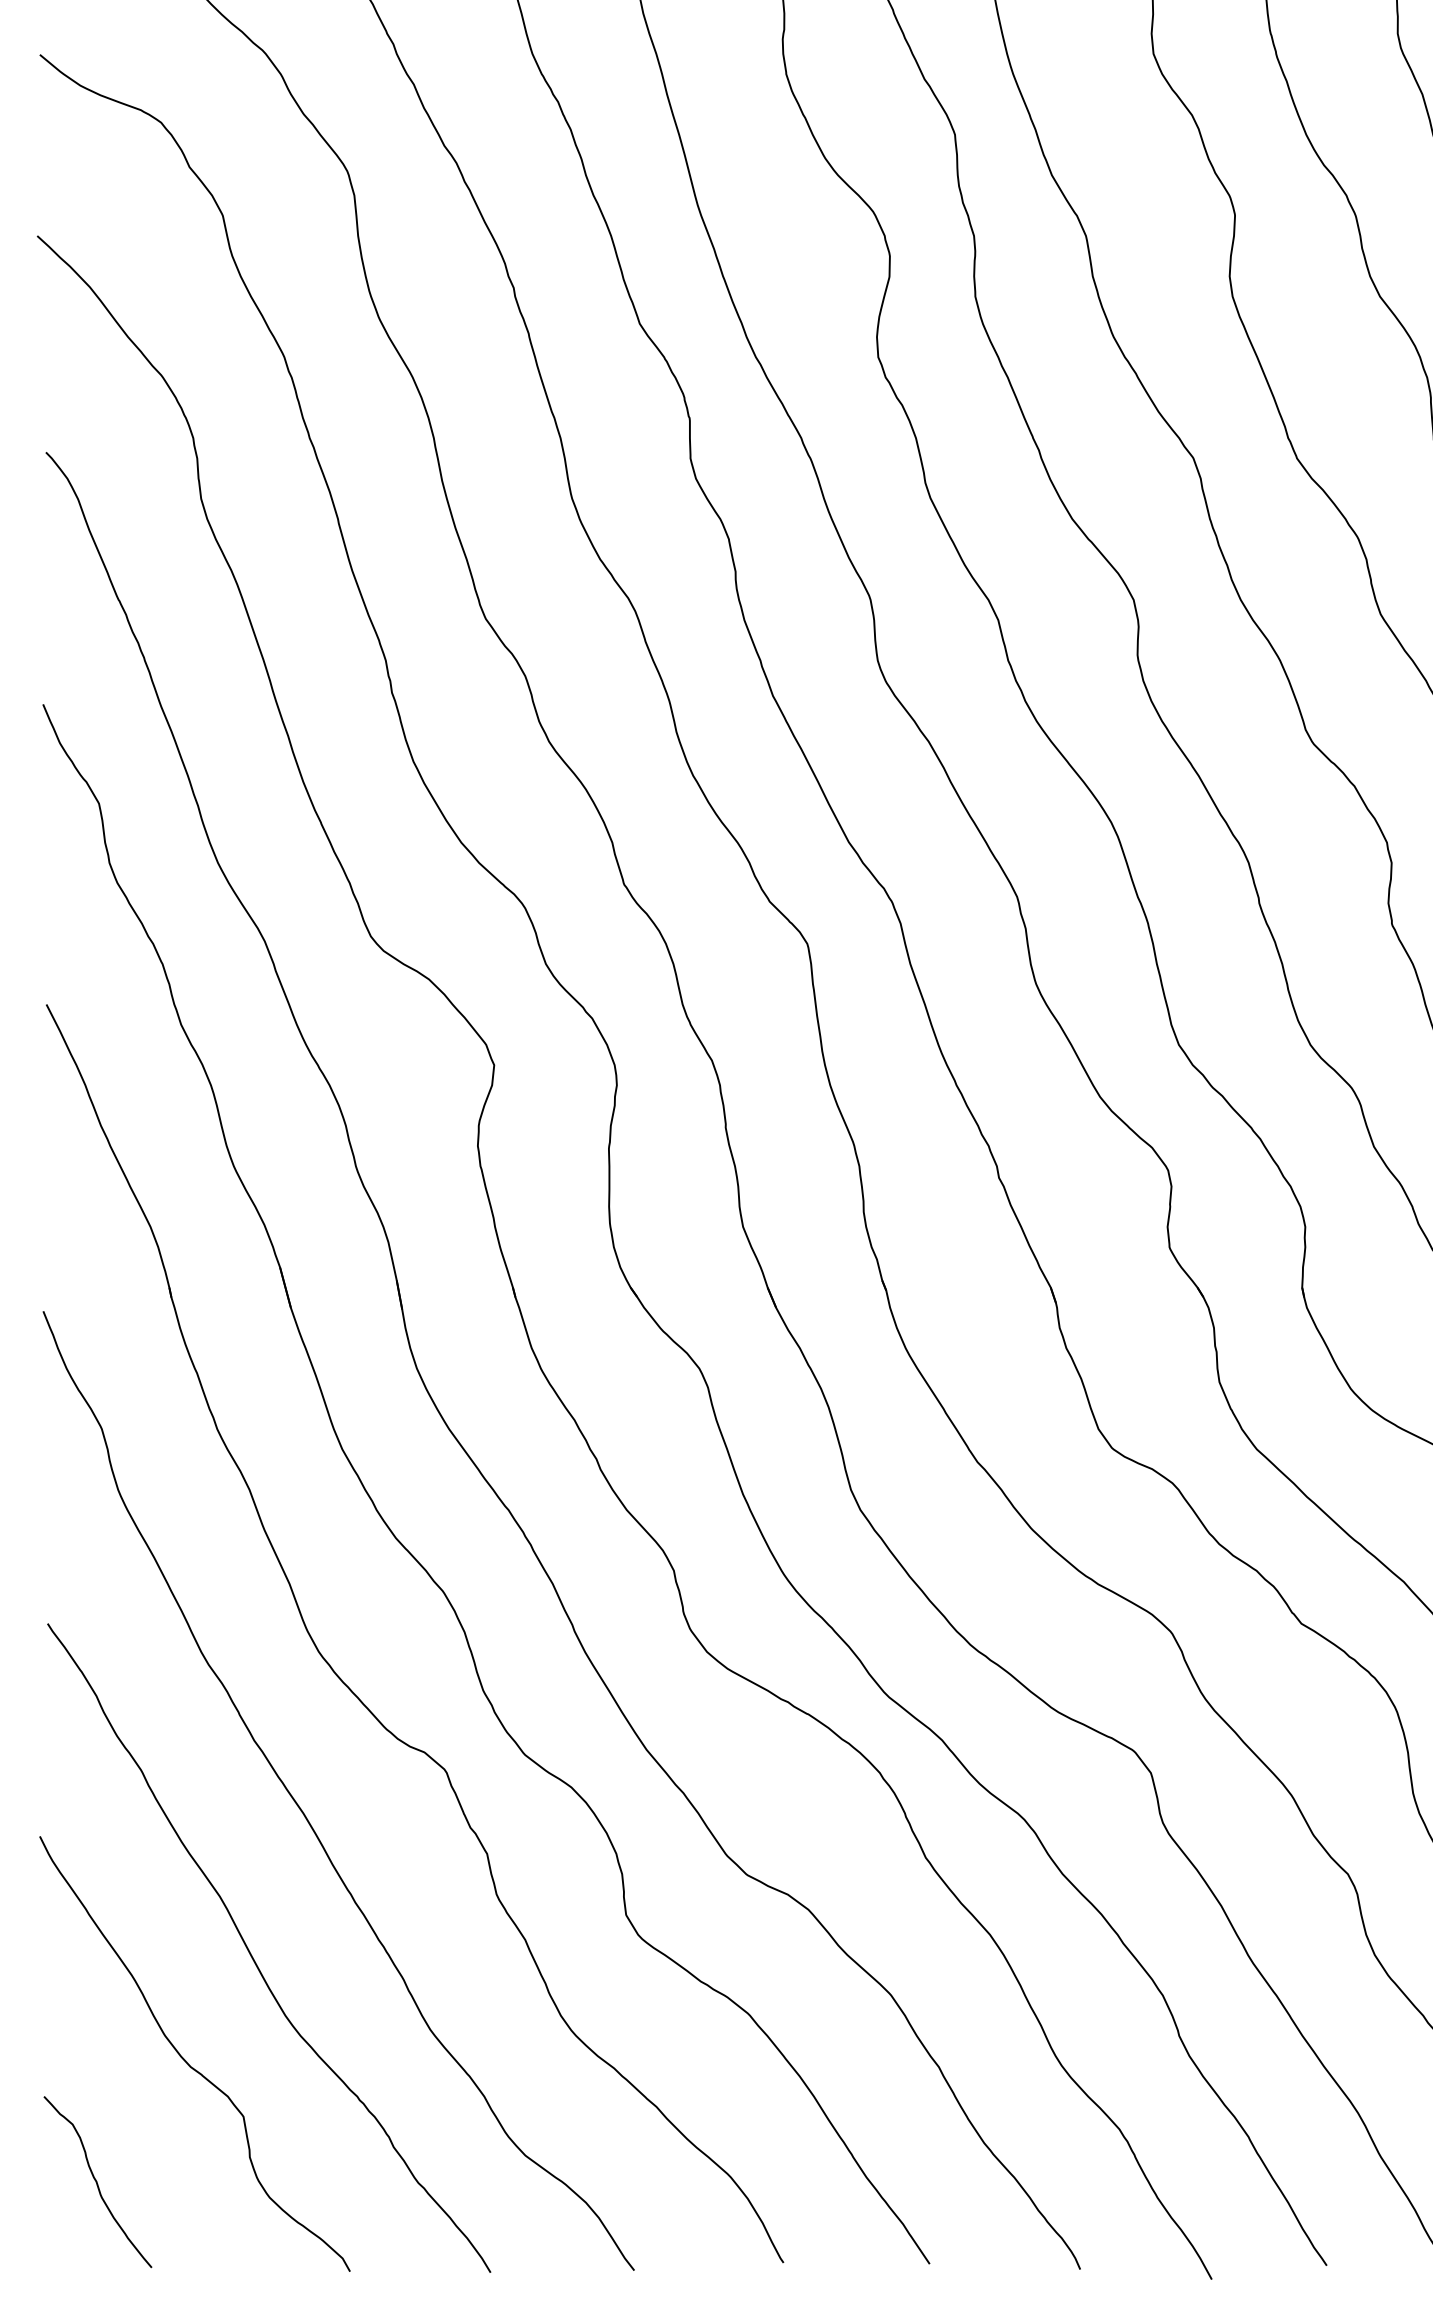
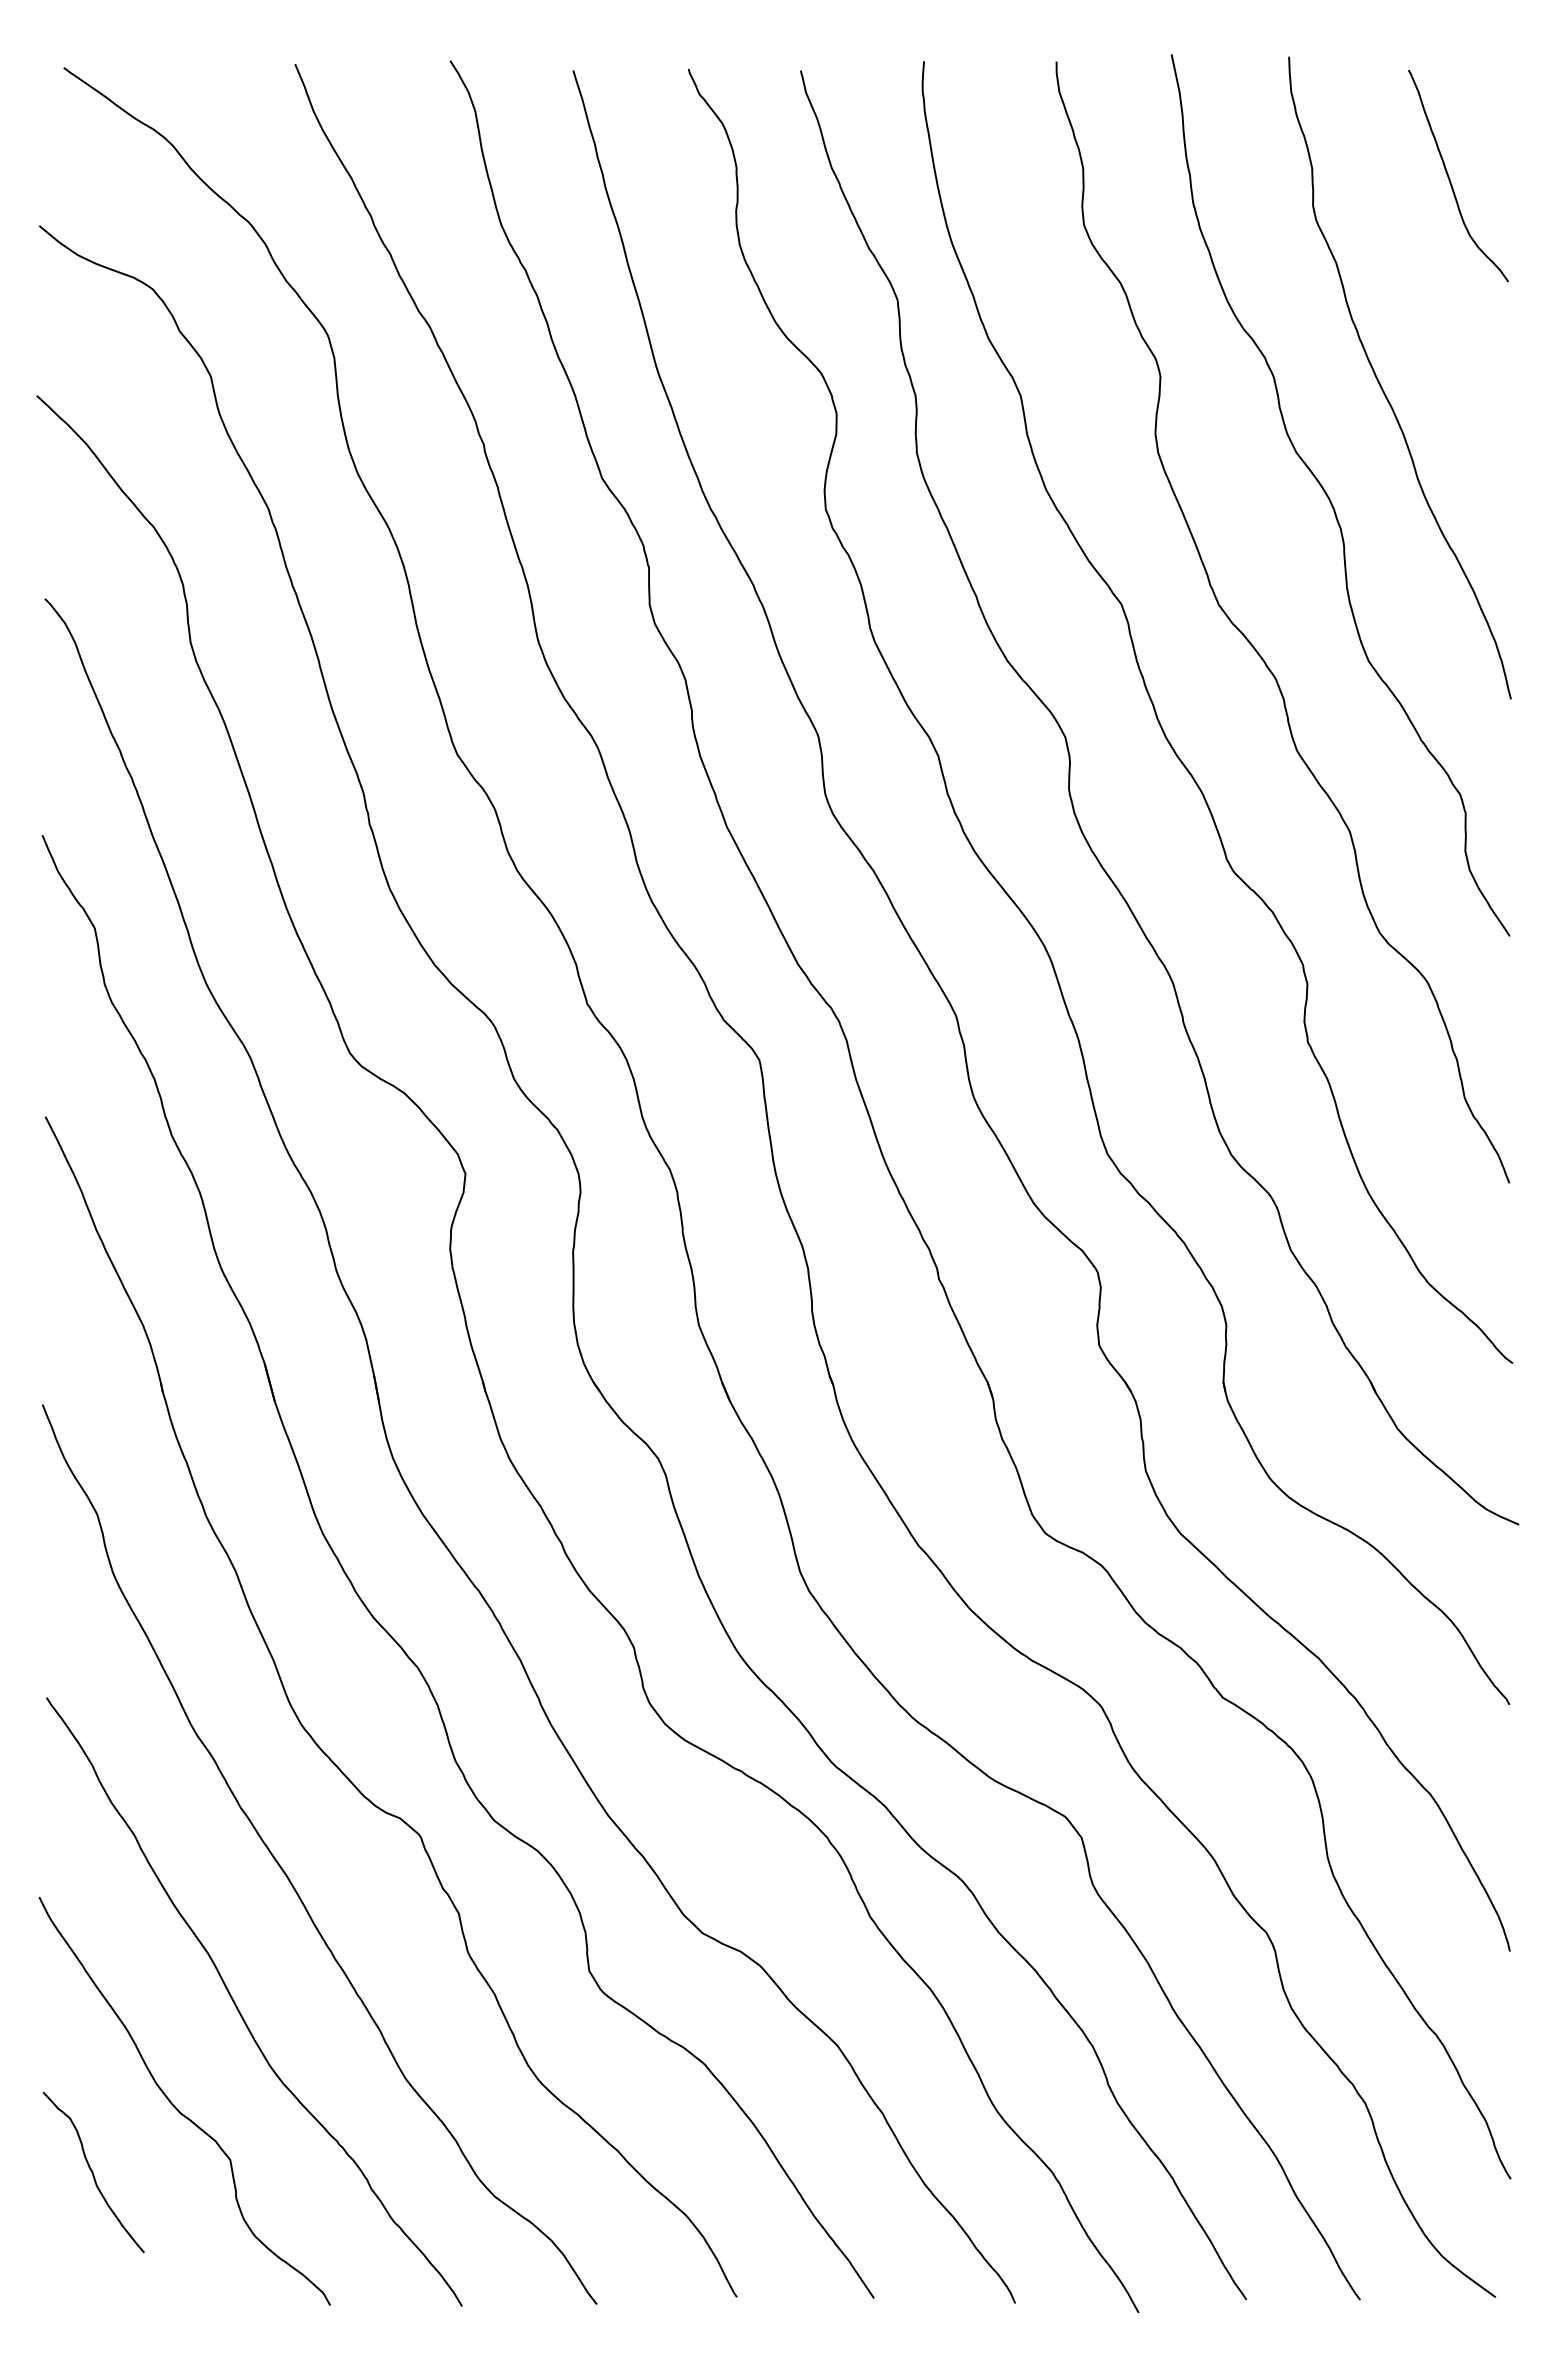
curve: (97, 2182) -> (93, 2172), moved

